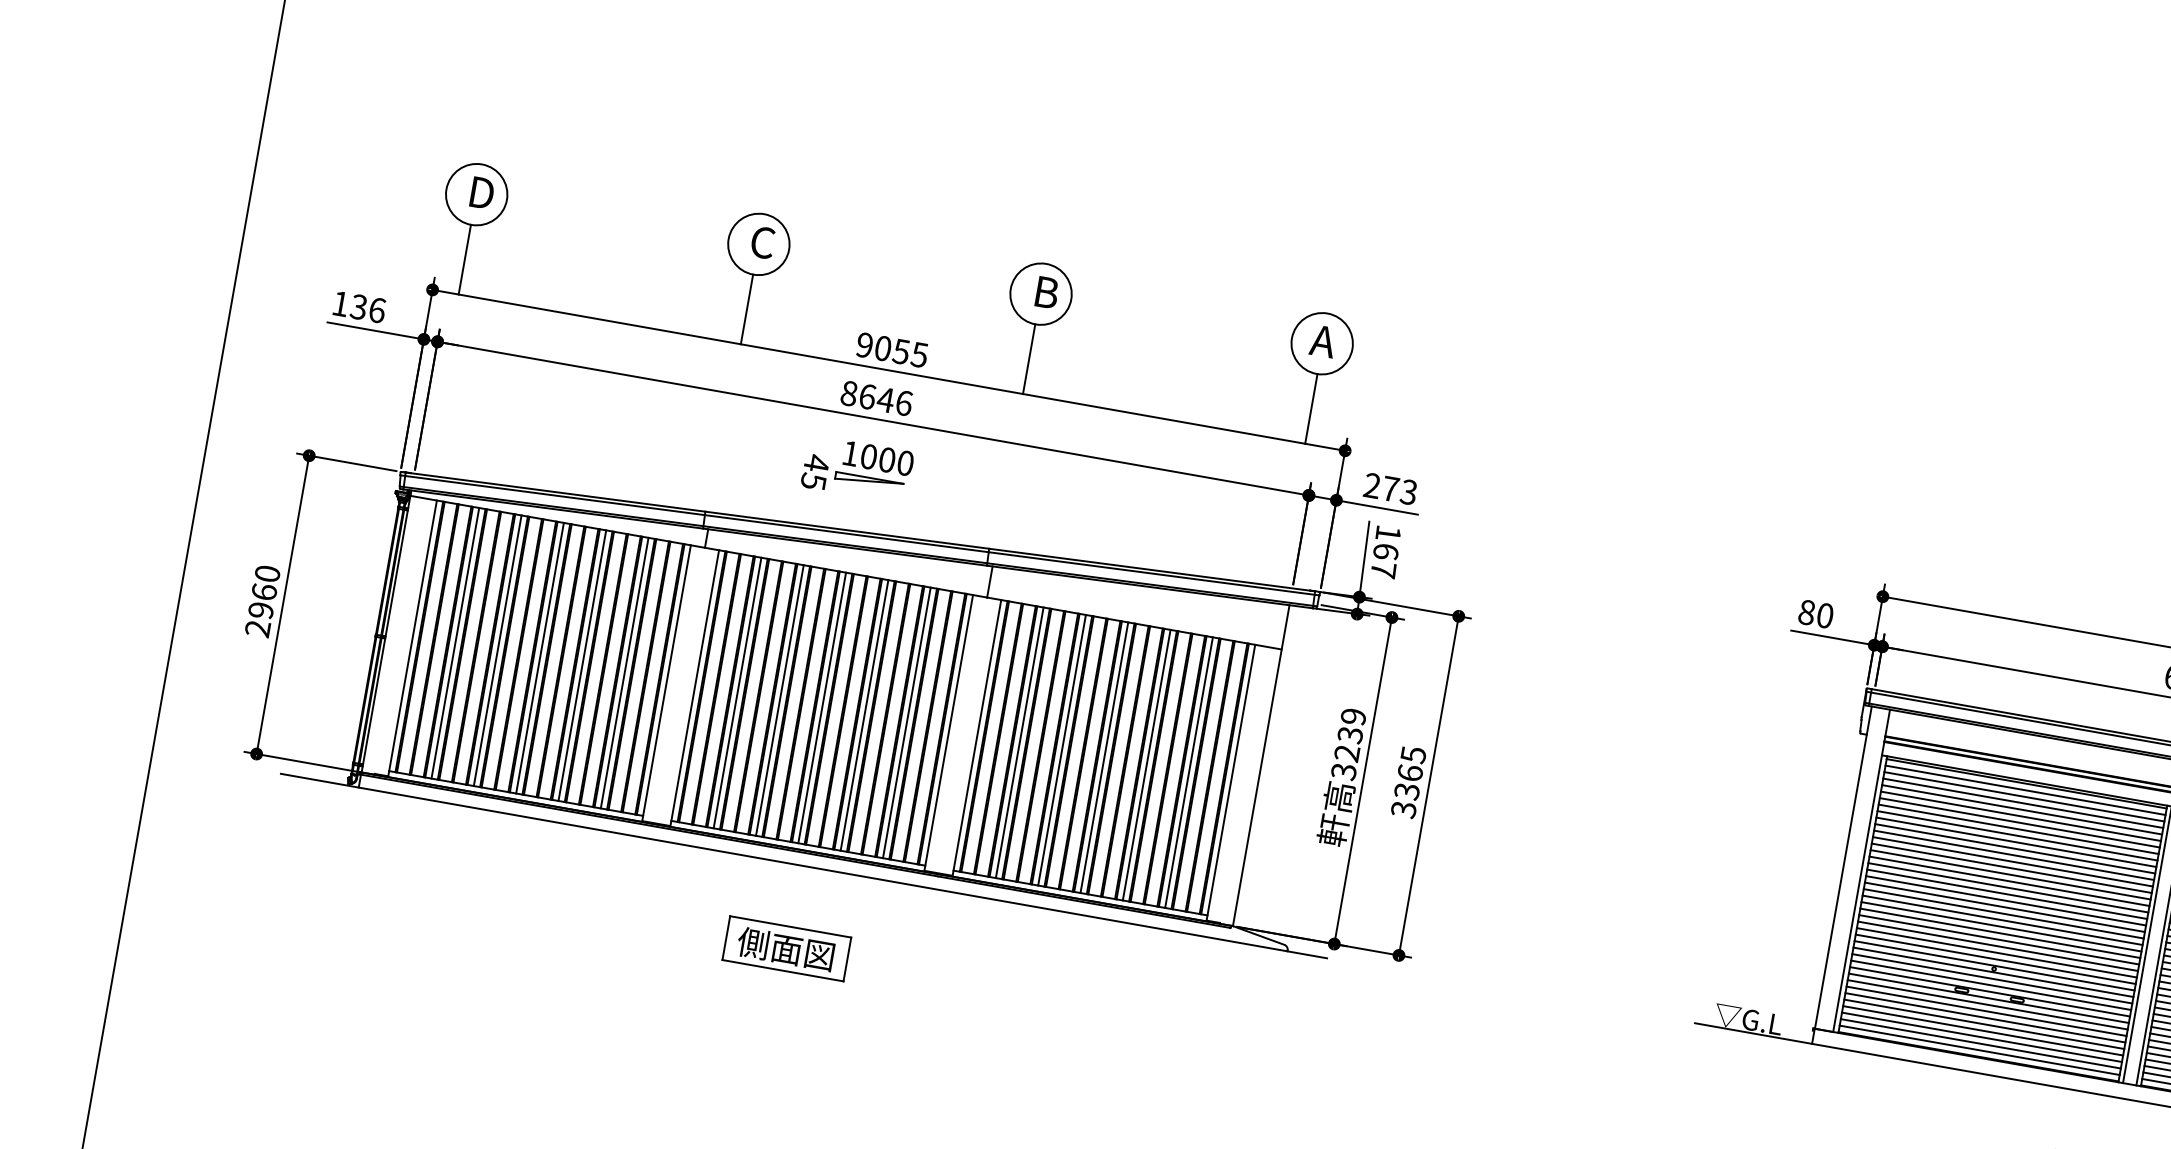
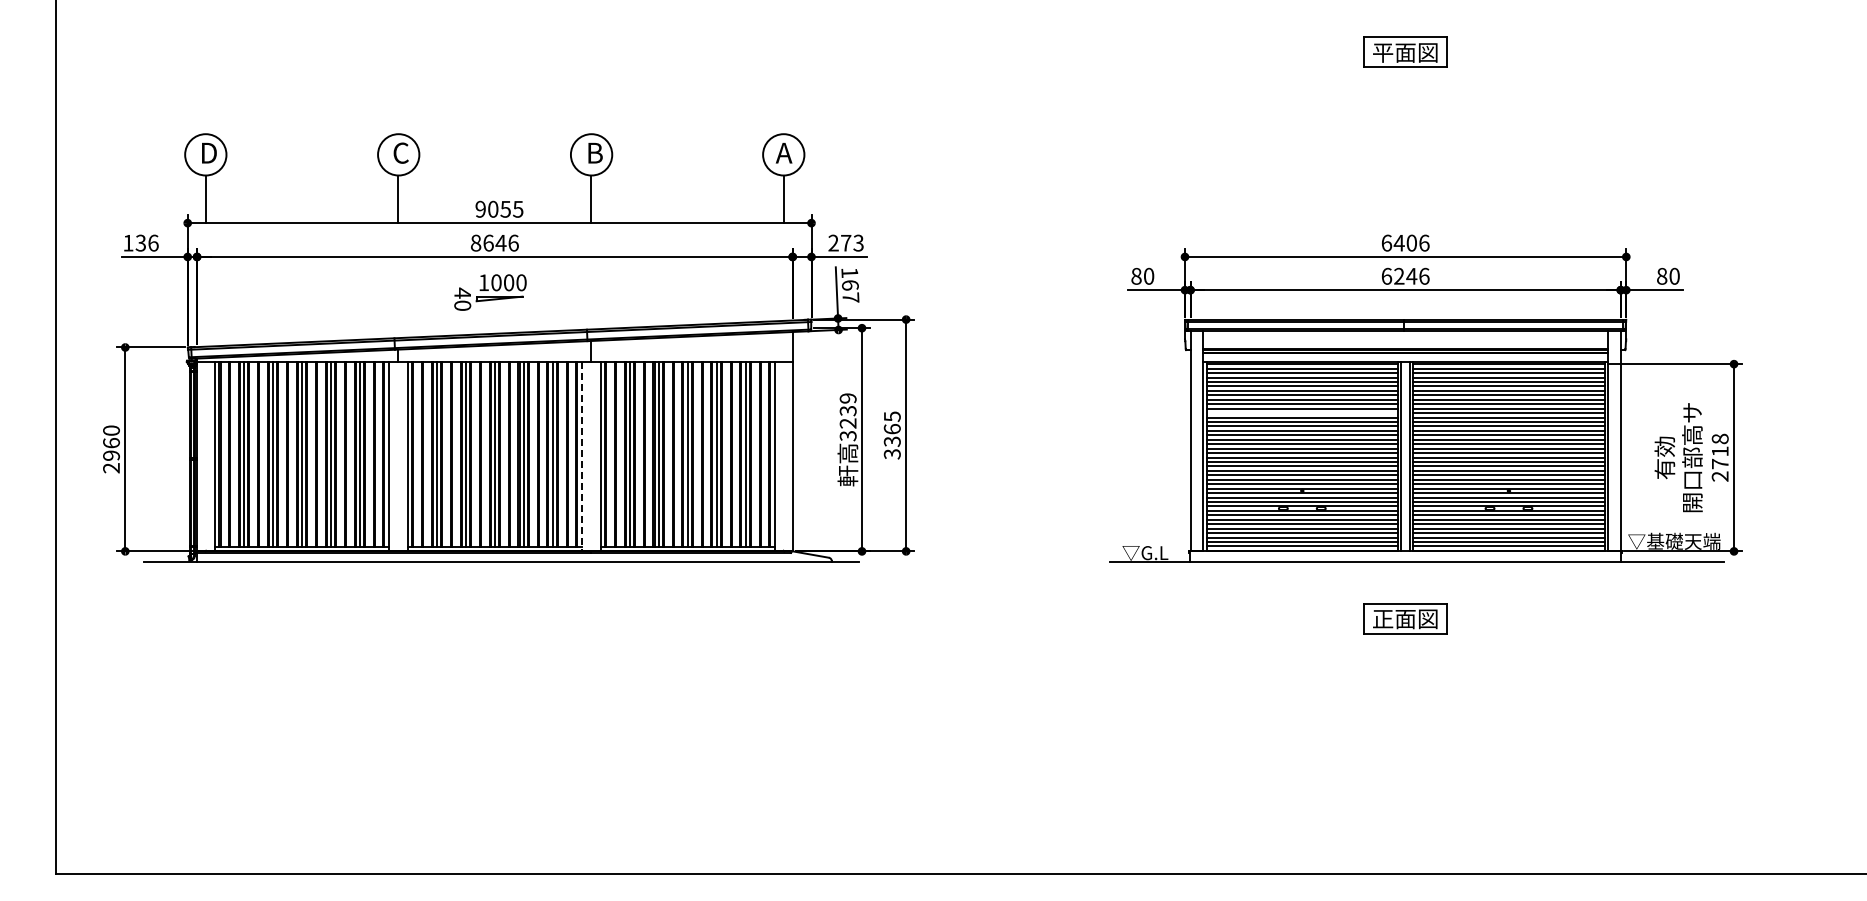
text: (813, 481) -> (462, 305), 45 -> 40
line: (948, 732) -> (581, 456), solid -> dashed
line: (2012, 855) -> (1301, 413), removed
part: (786, 948) -> (499, 618), removed

